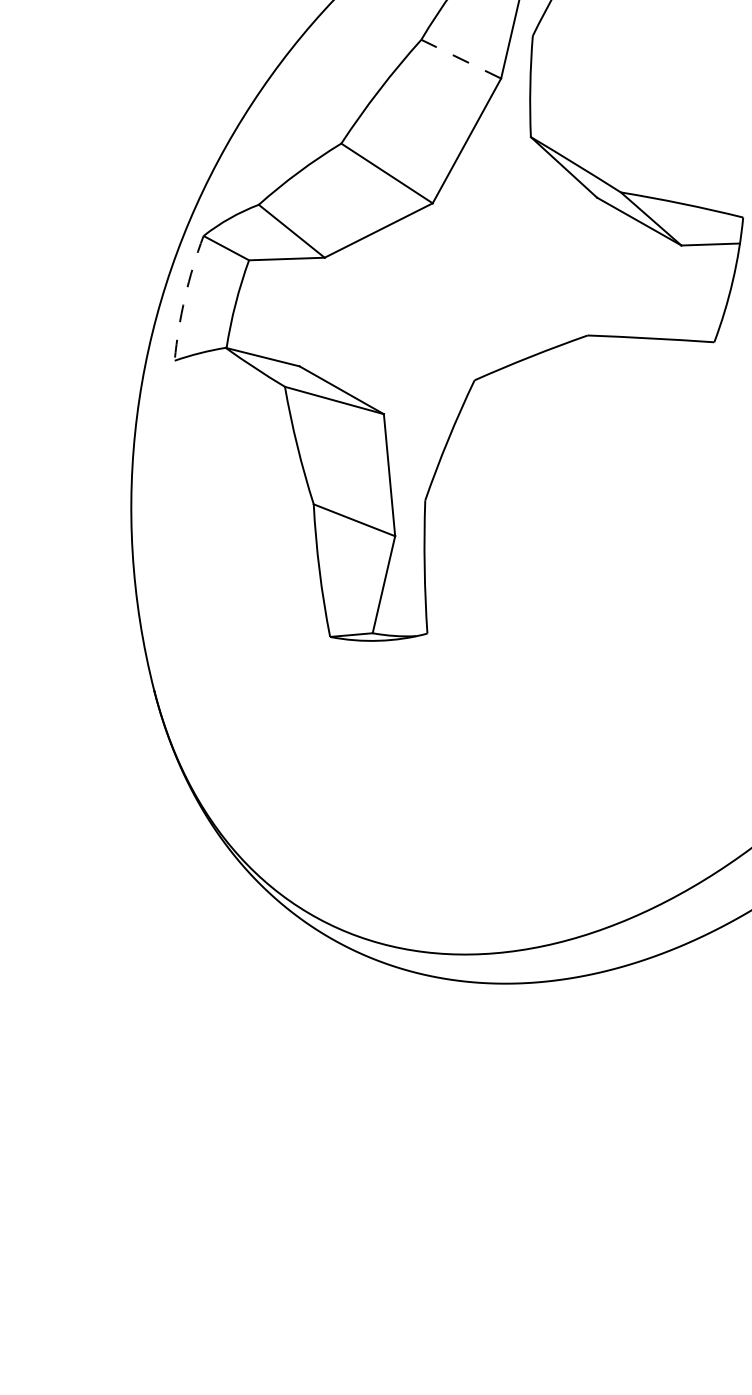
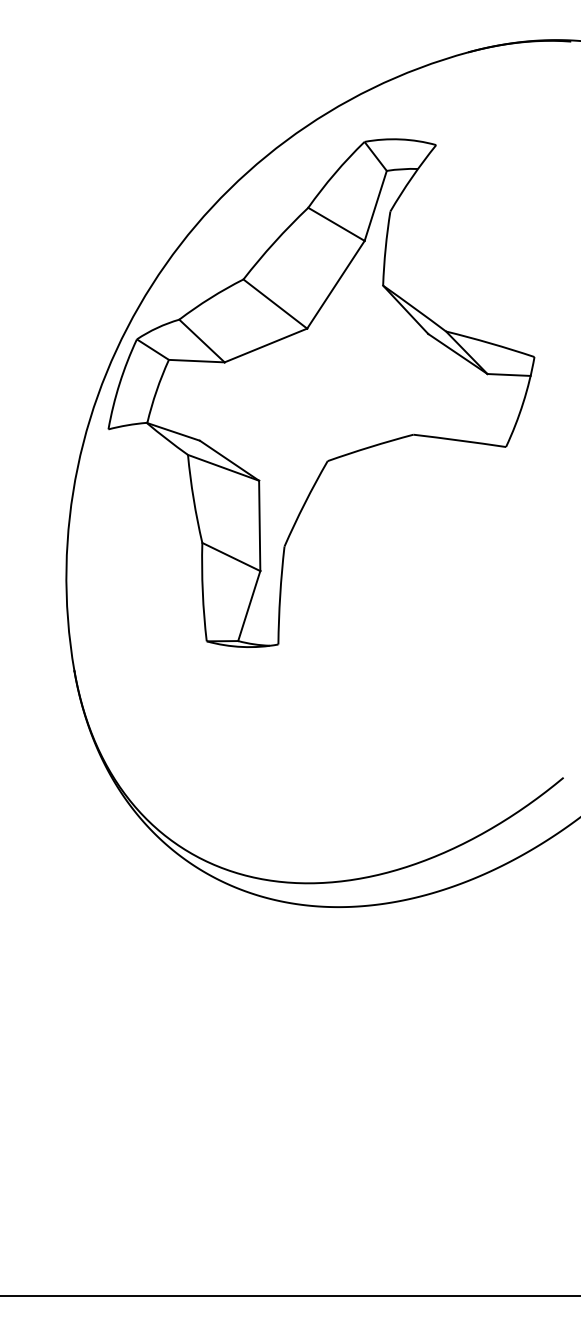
line: (461, 59) -> (336, 224), dashed -> solid
arc: (184, 297) -> (119, 383), dashed -> solid

